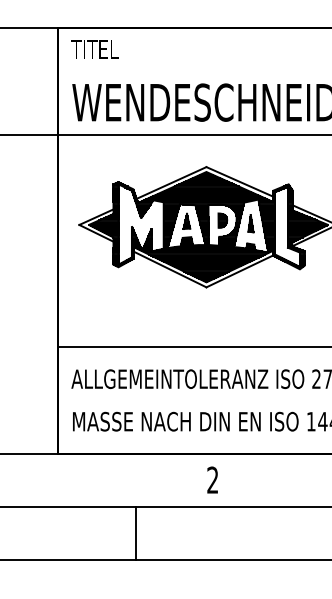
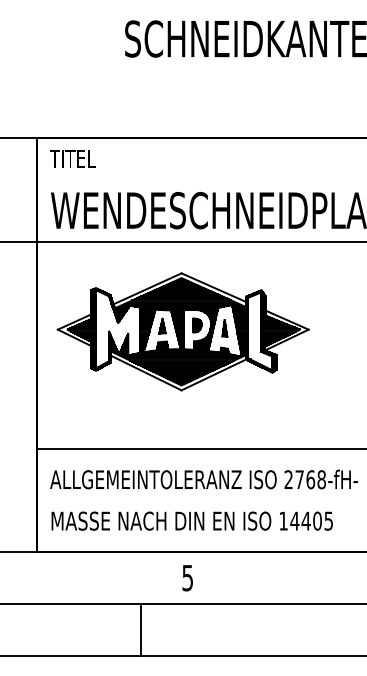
text: (212, 479) -> (187, 577), 2 -> 5
line: (135, 533) -> (140, 629), moved

